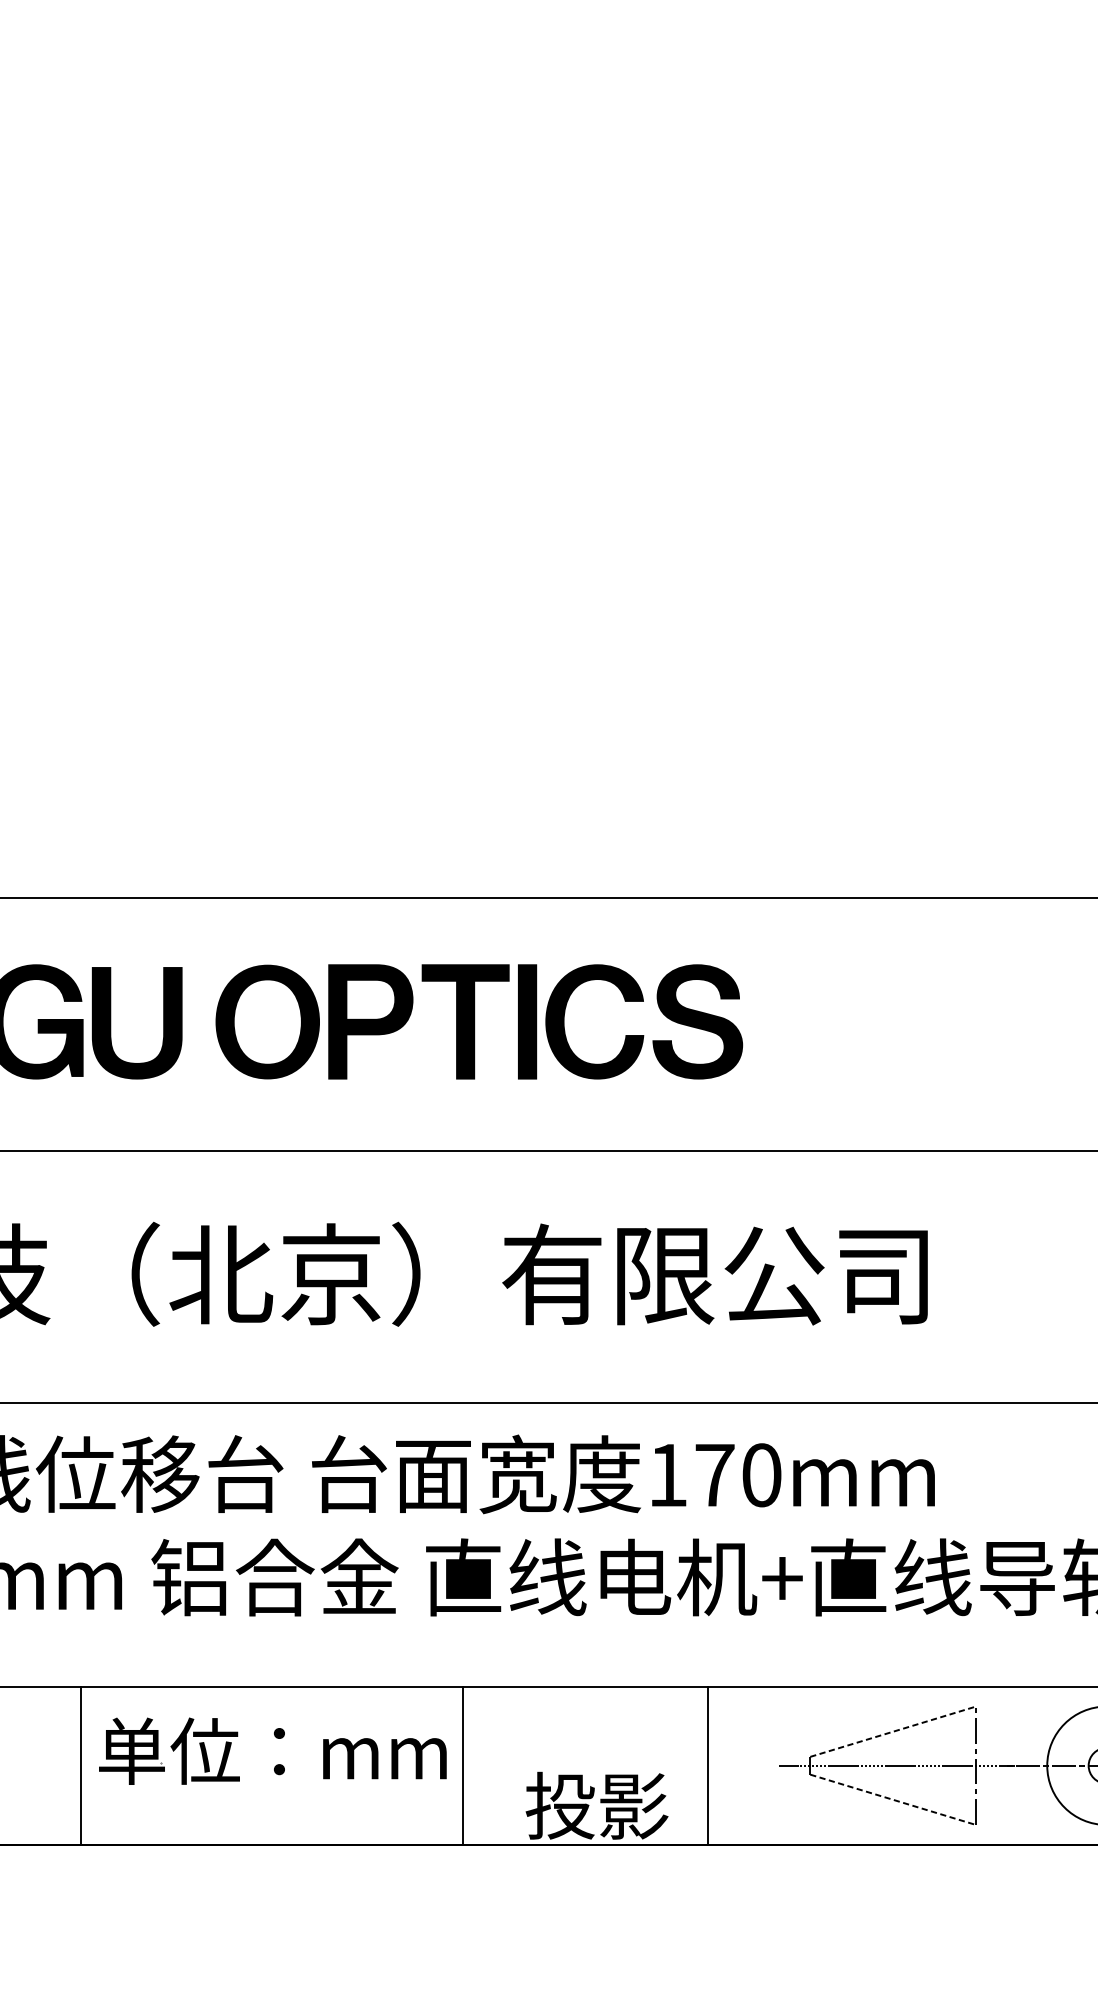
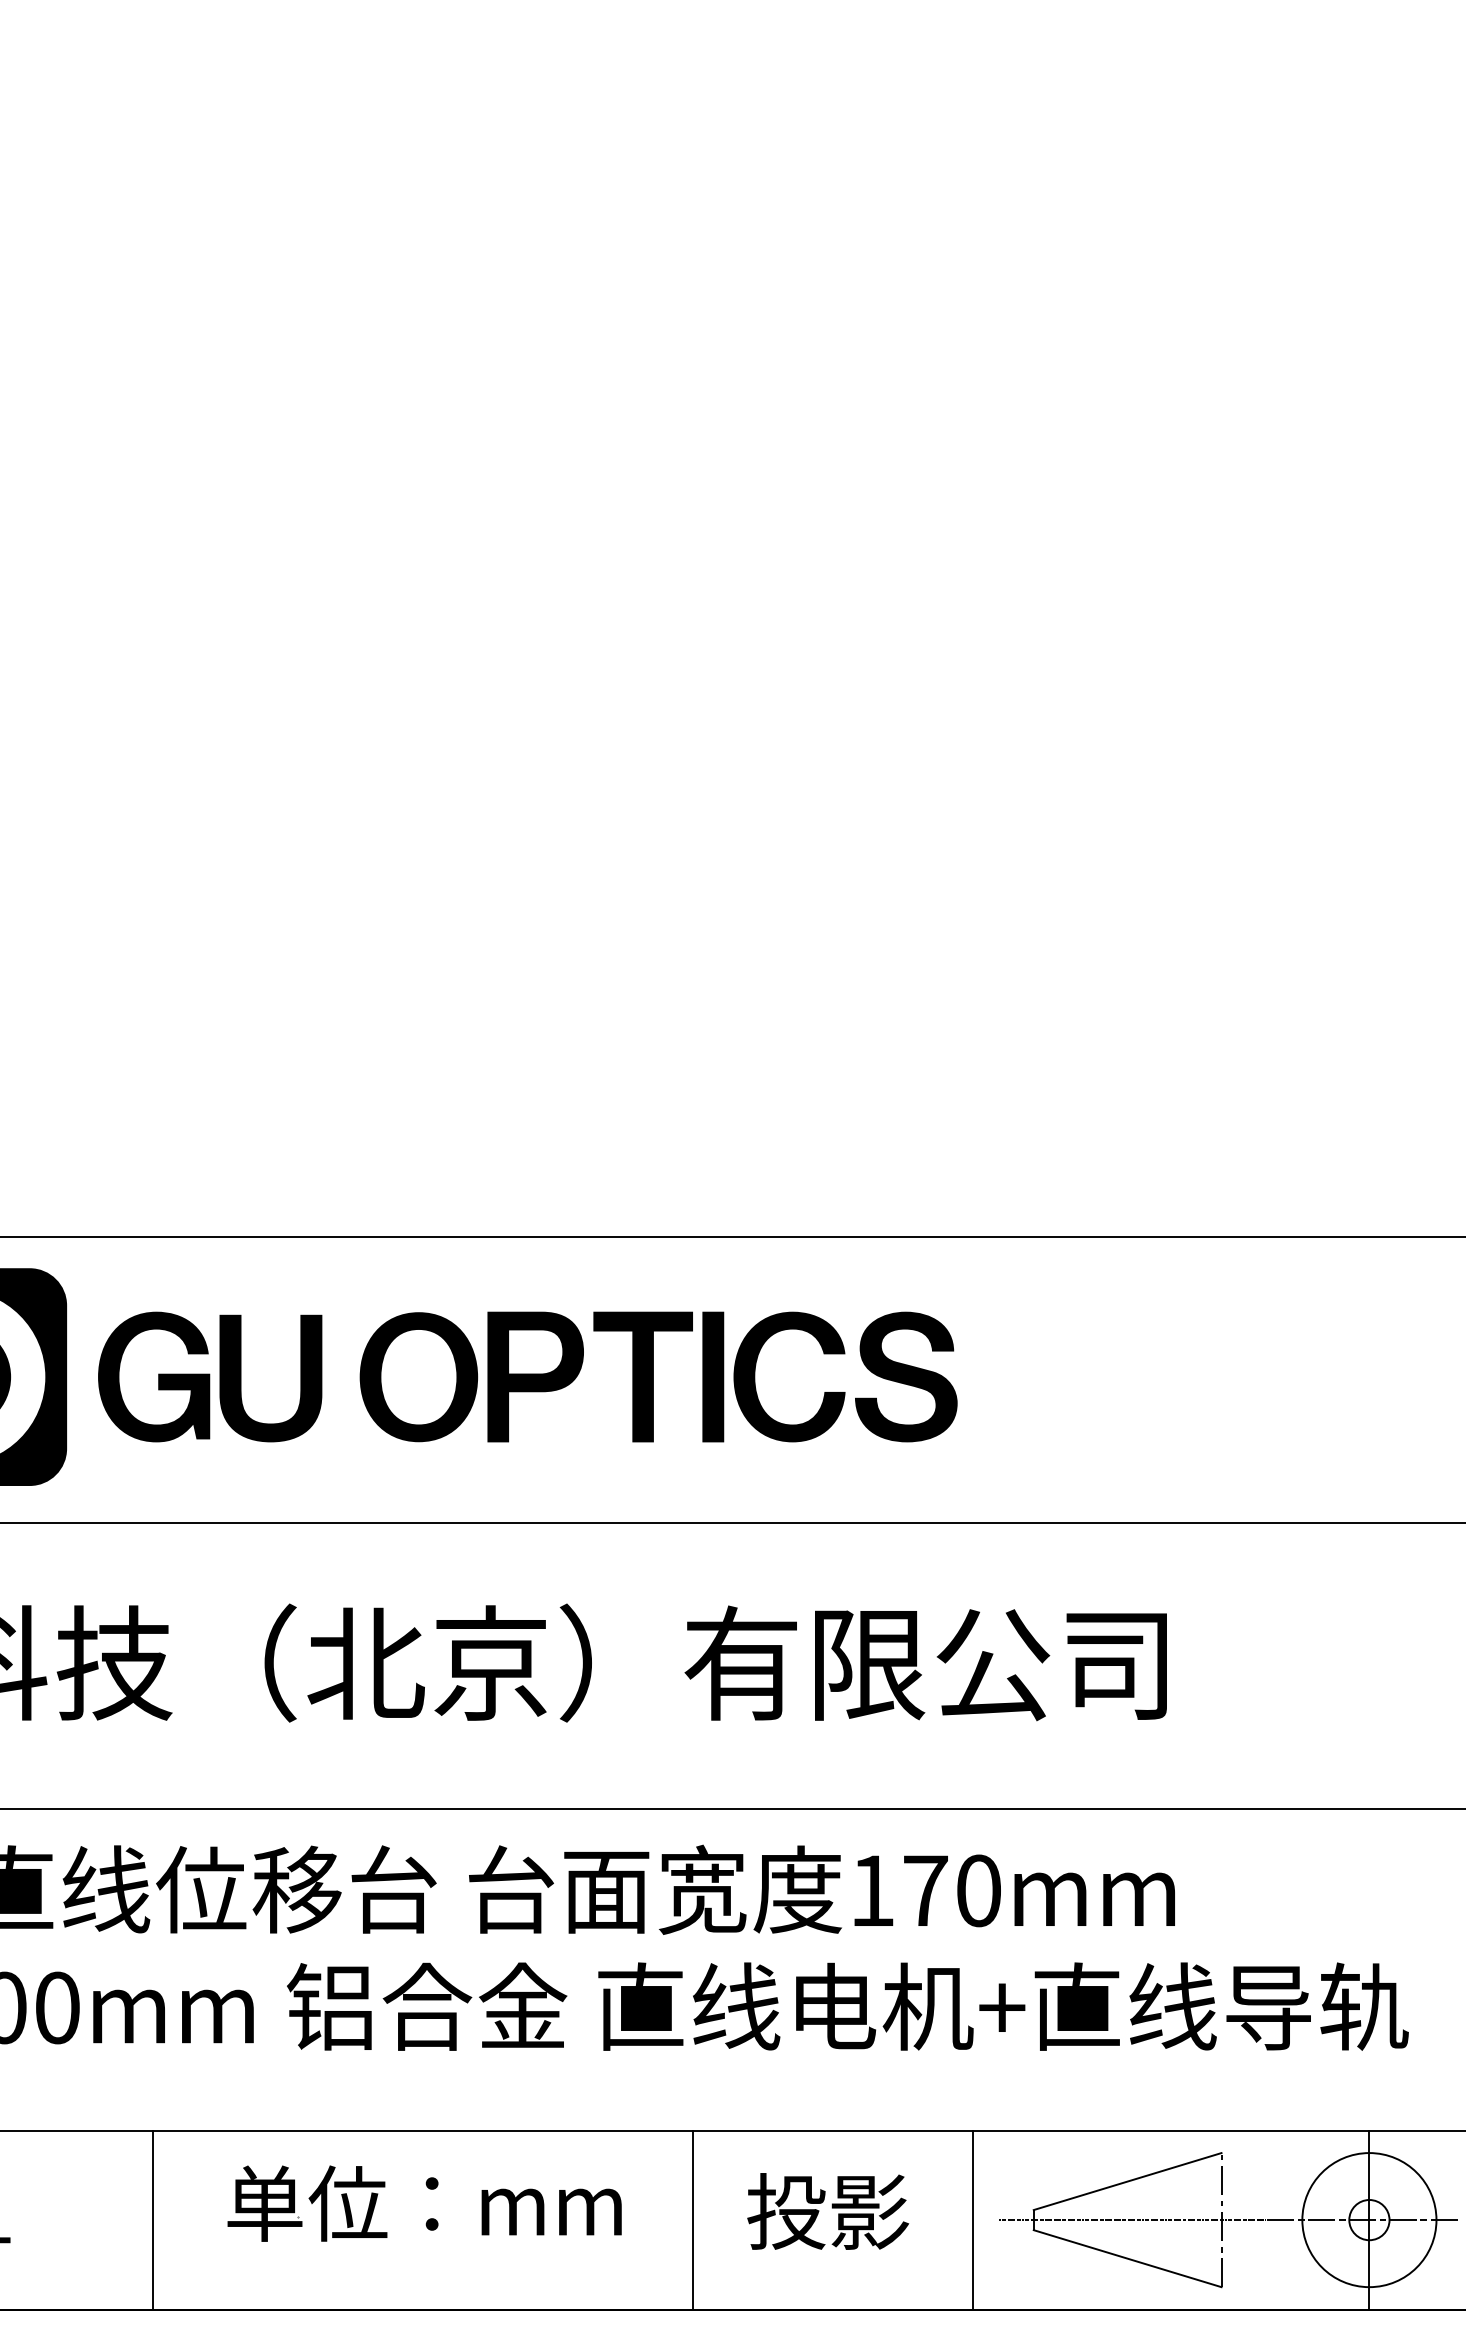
line: (893, 1731) -> (1128, 2181), dashed -> solid
line: (81, 1765) -> (152, 2219), moved
line: (462, 1765) -> (692, 2219), moved
line: (707, 1765) -> (972, 2219), moved
line: (893, 1799) -> (1128, 2258), dashed -> solid
text: (597, 1805) -> (828, 2211), moved

